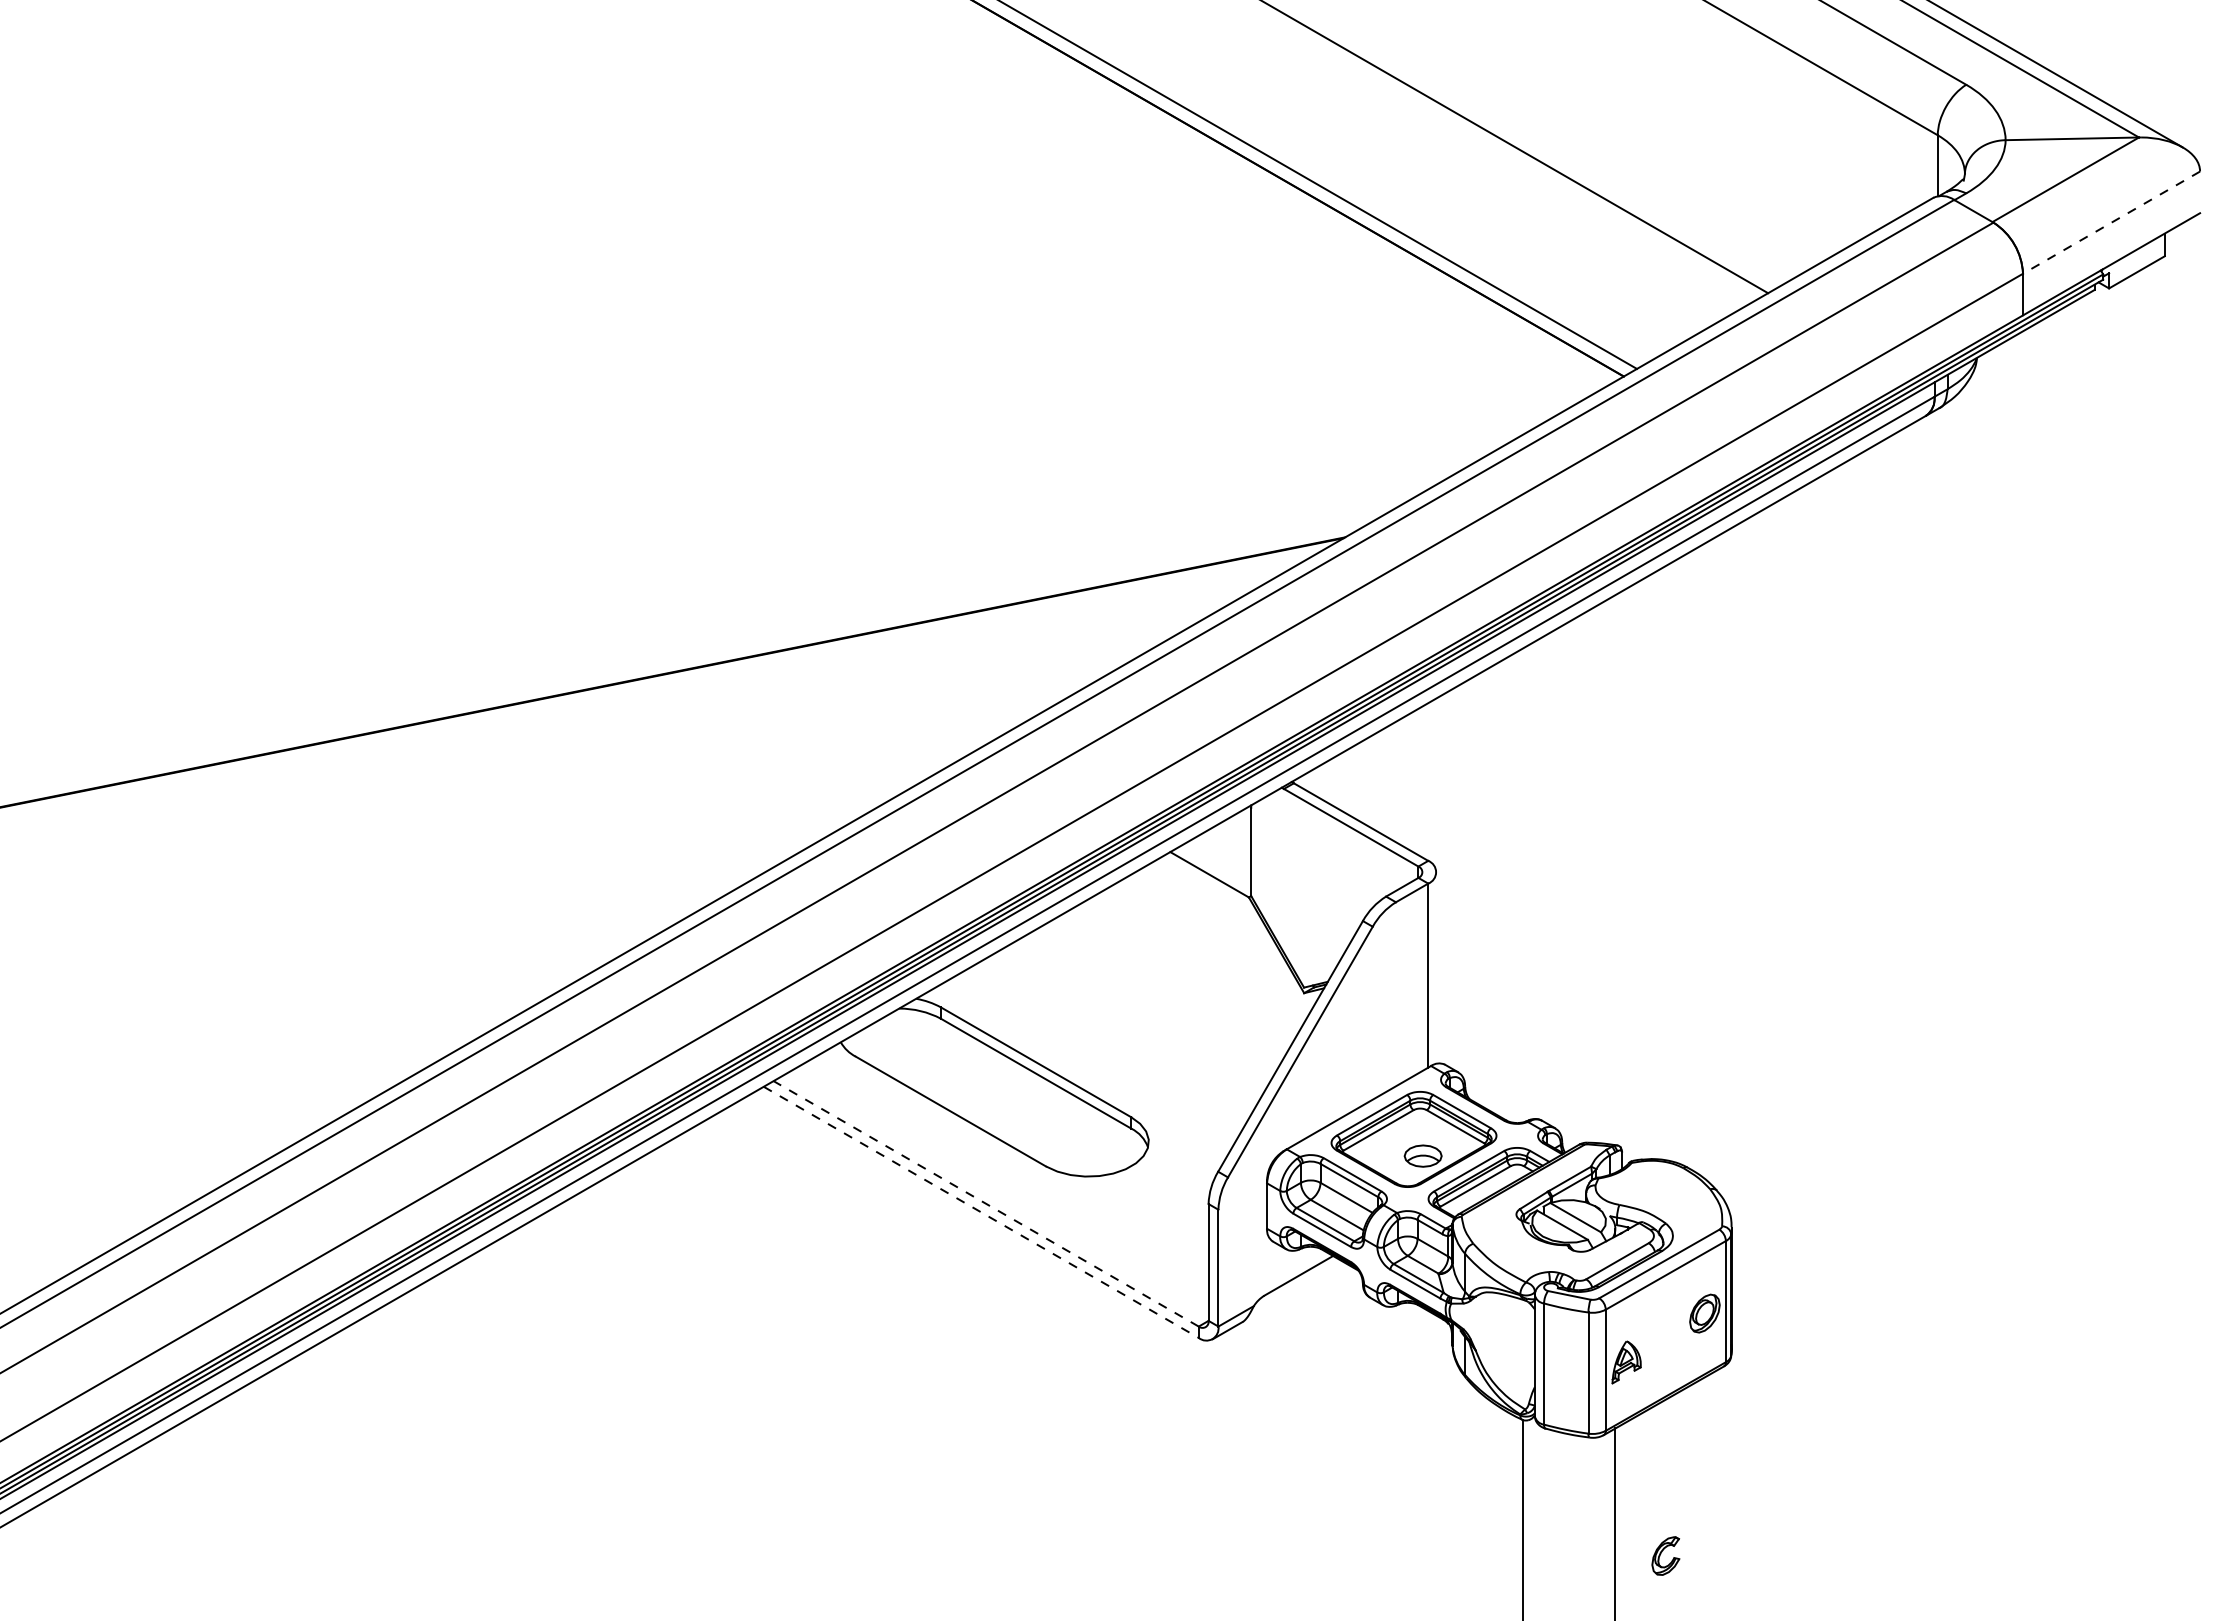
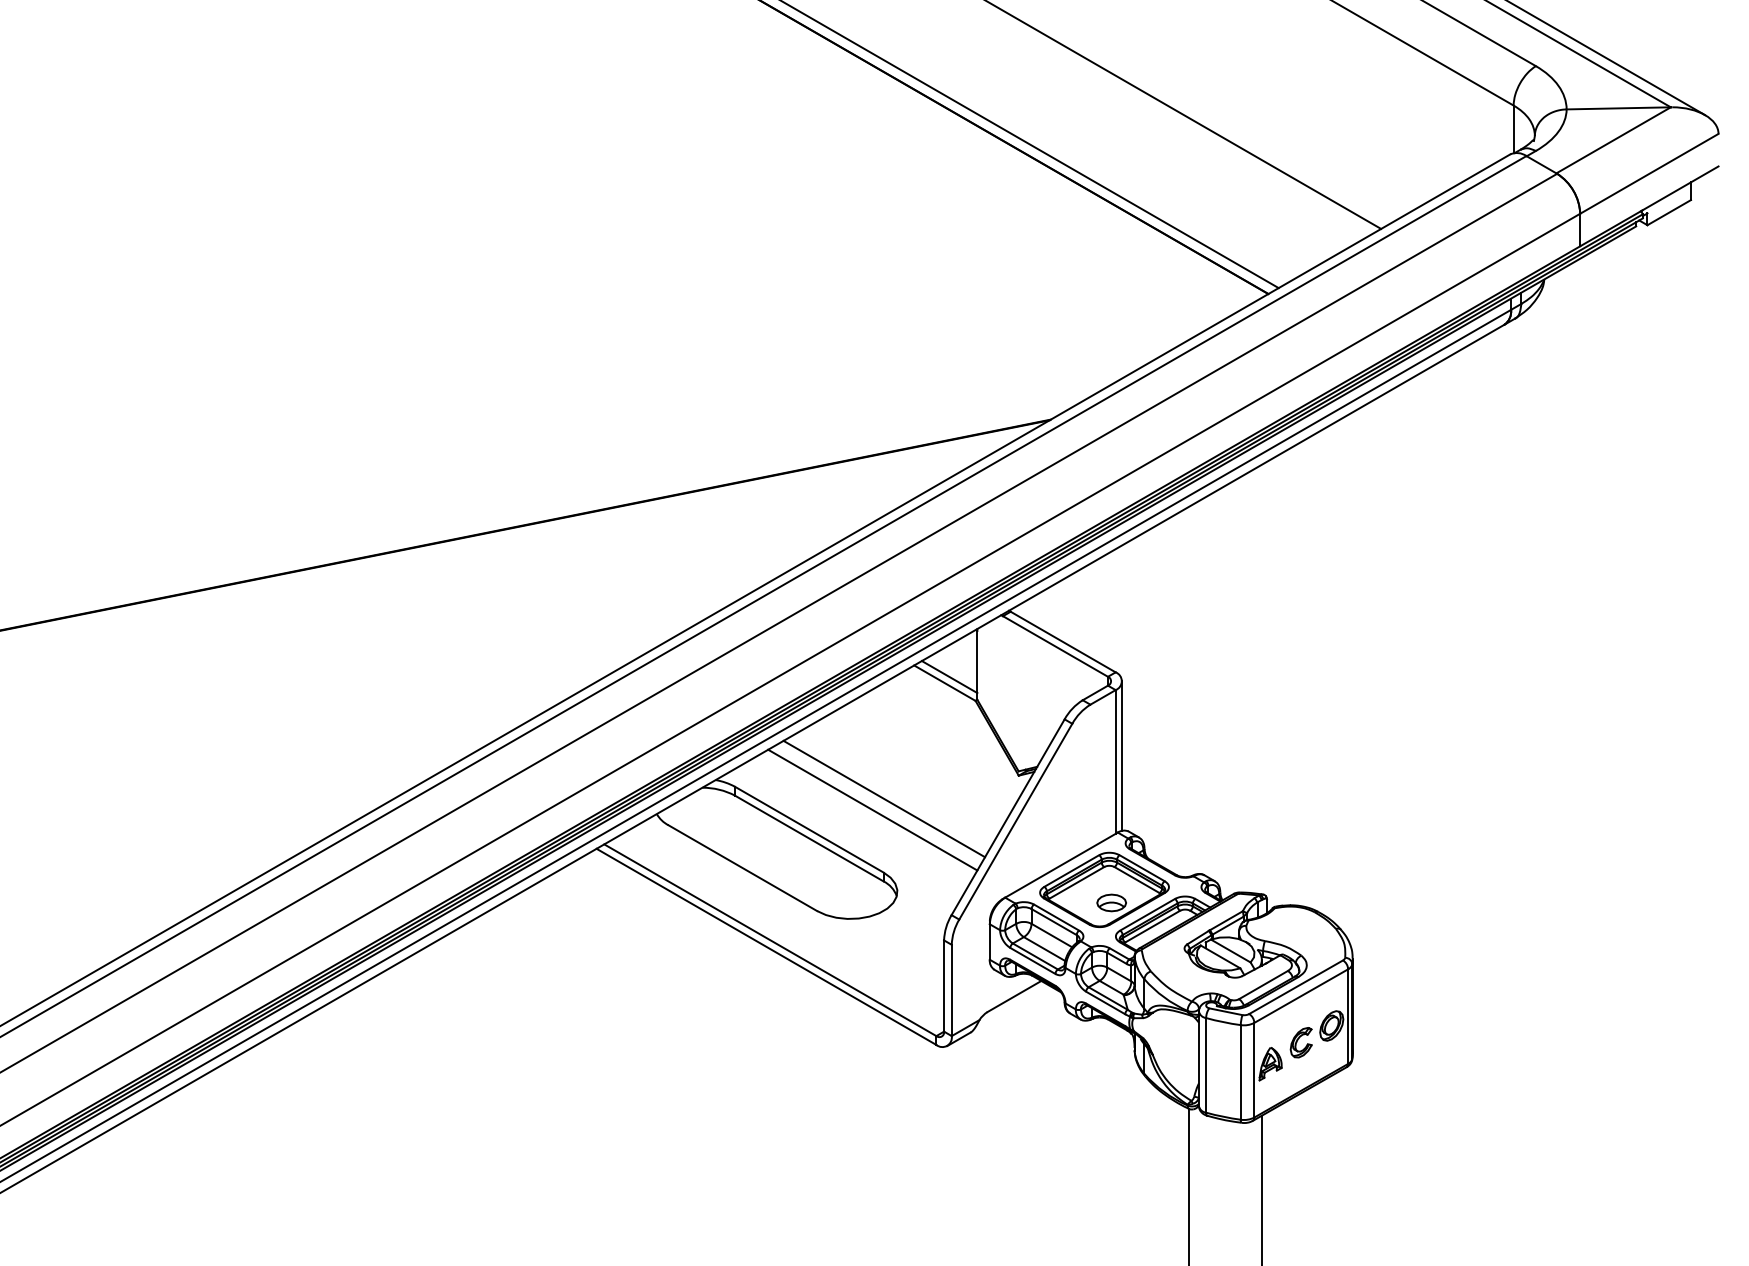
line: (2111, 222) -> (1649, 173), dashed -> solid
line: (1215, 866) -> (949, 676), added
line: (1436, 967) -> (1122, 755), added
line: (1132, 1022) -> (884, 798), added
line: (1117, 1036) -> (872, 809), added
line: (985, 1203) -> (769, 939), dashed -> solid
line: (981, 1212) -> (766, 947), dashed -> solid
part: (1665, 1555) -> (1300, 1042), moved

